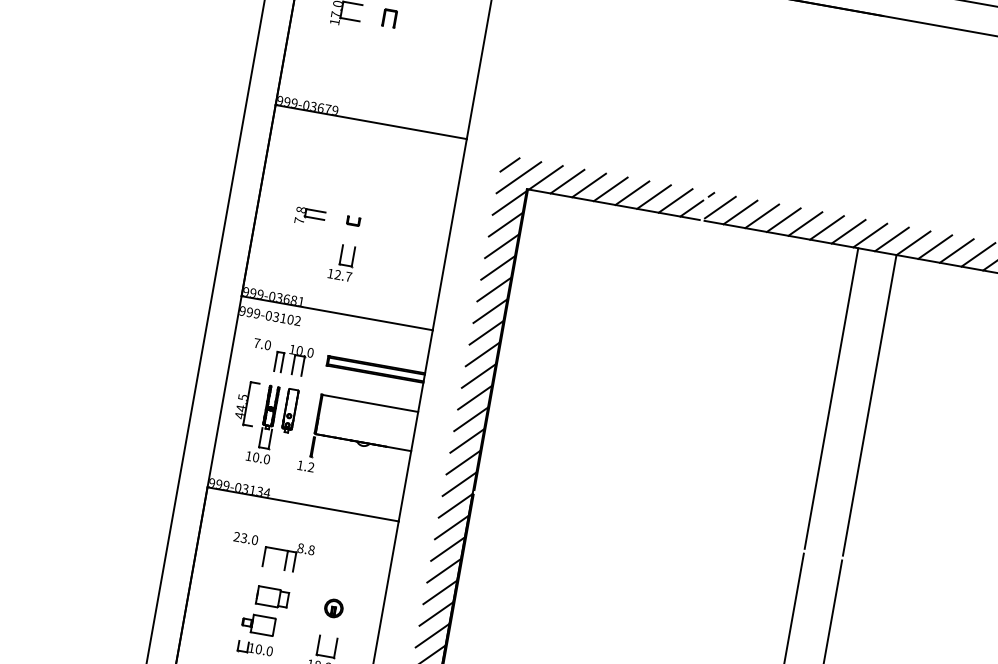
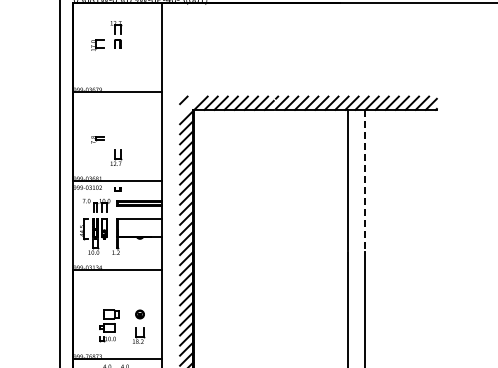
line: (518, 177) -> (188, 105), removed
part: (352, 221) -> (117, 189), moved
line: (870, 404) -> (365, 179), solid -> dashed
part: (271, 553) -> (107, 294), removed

